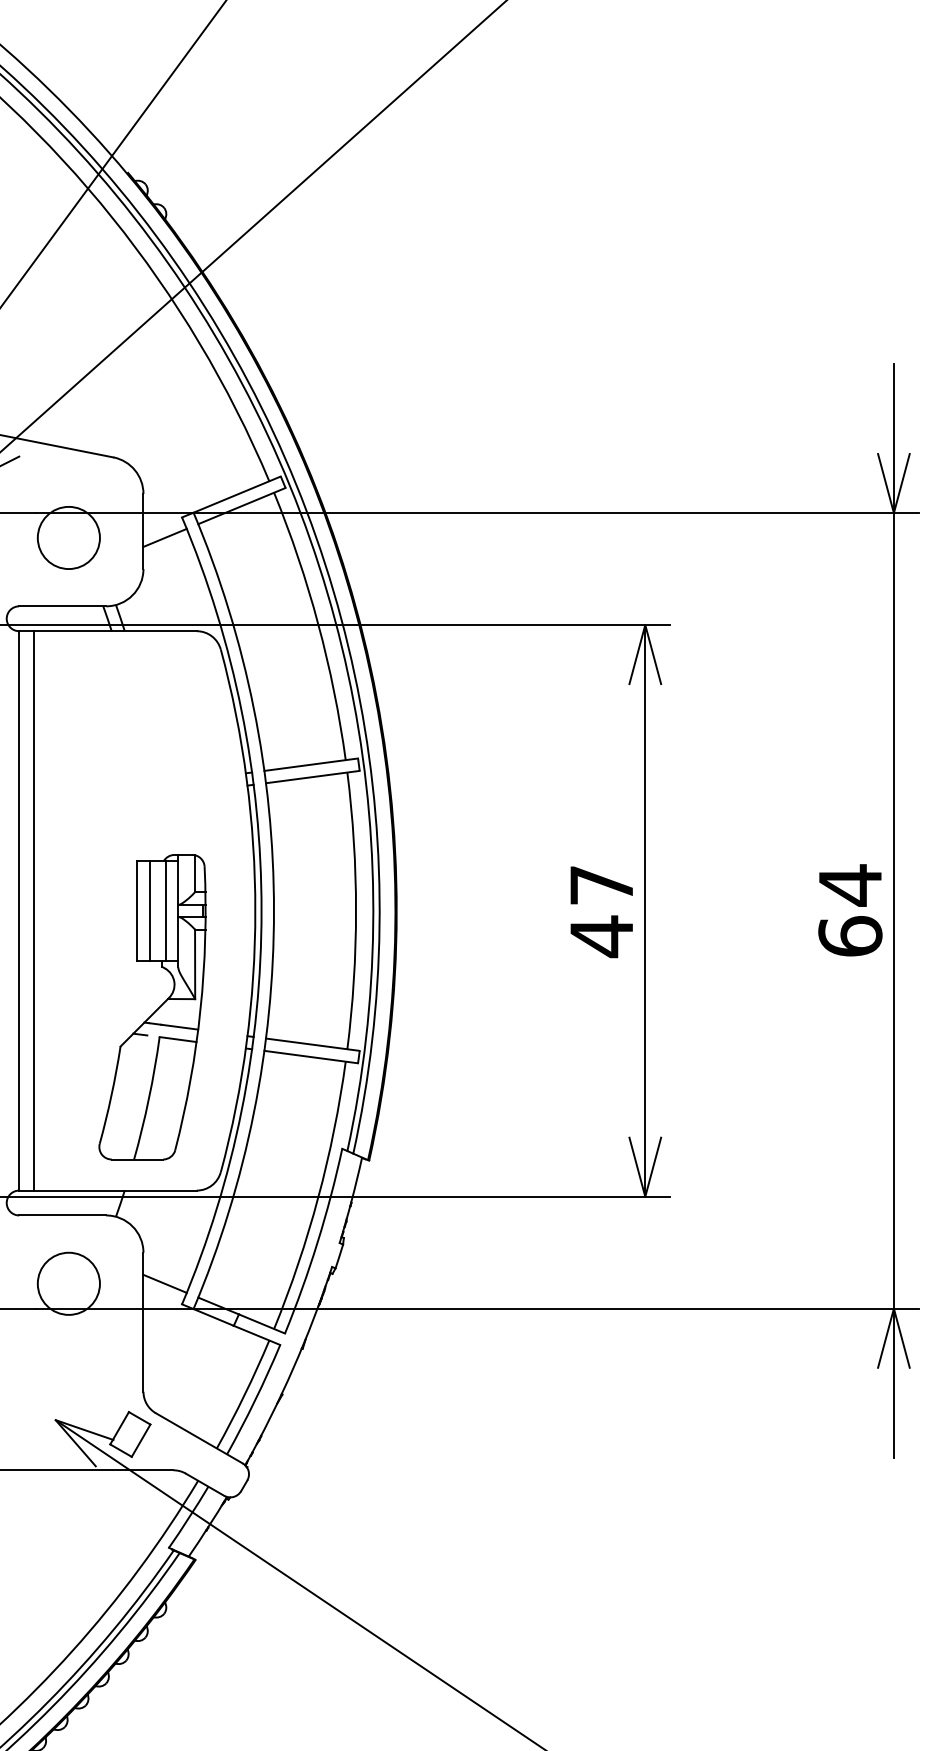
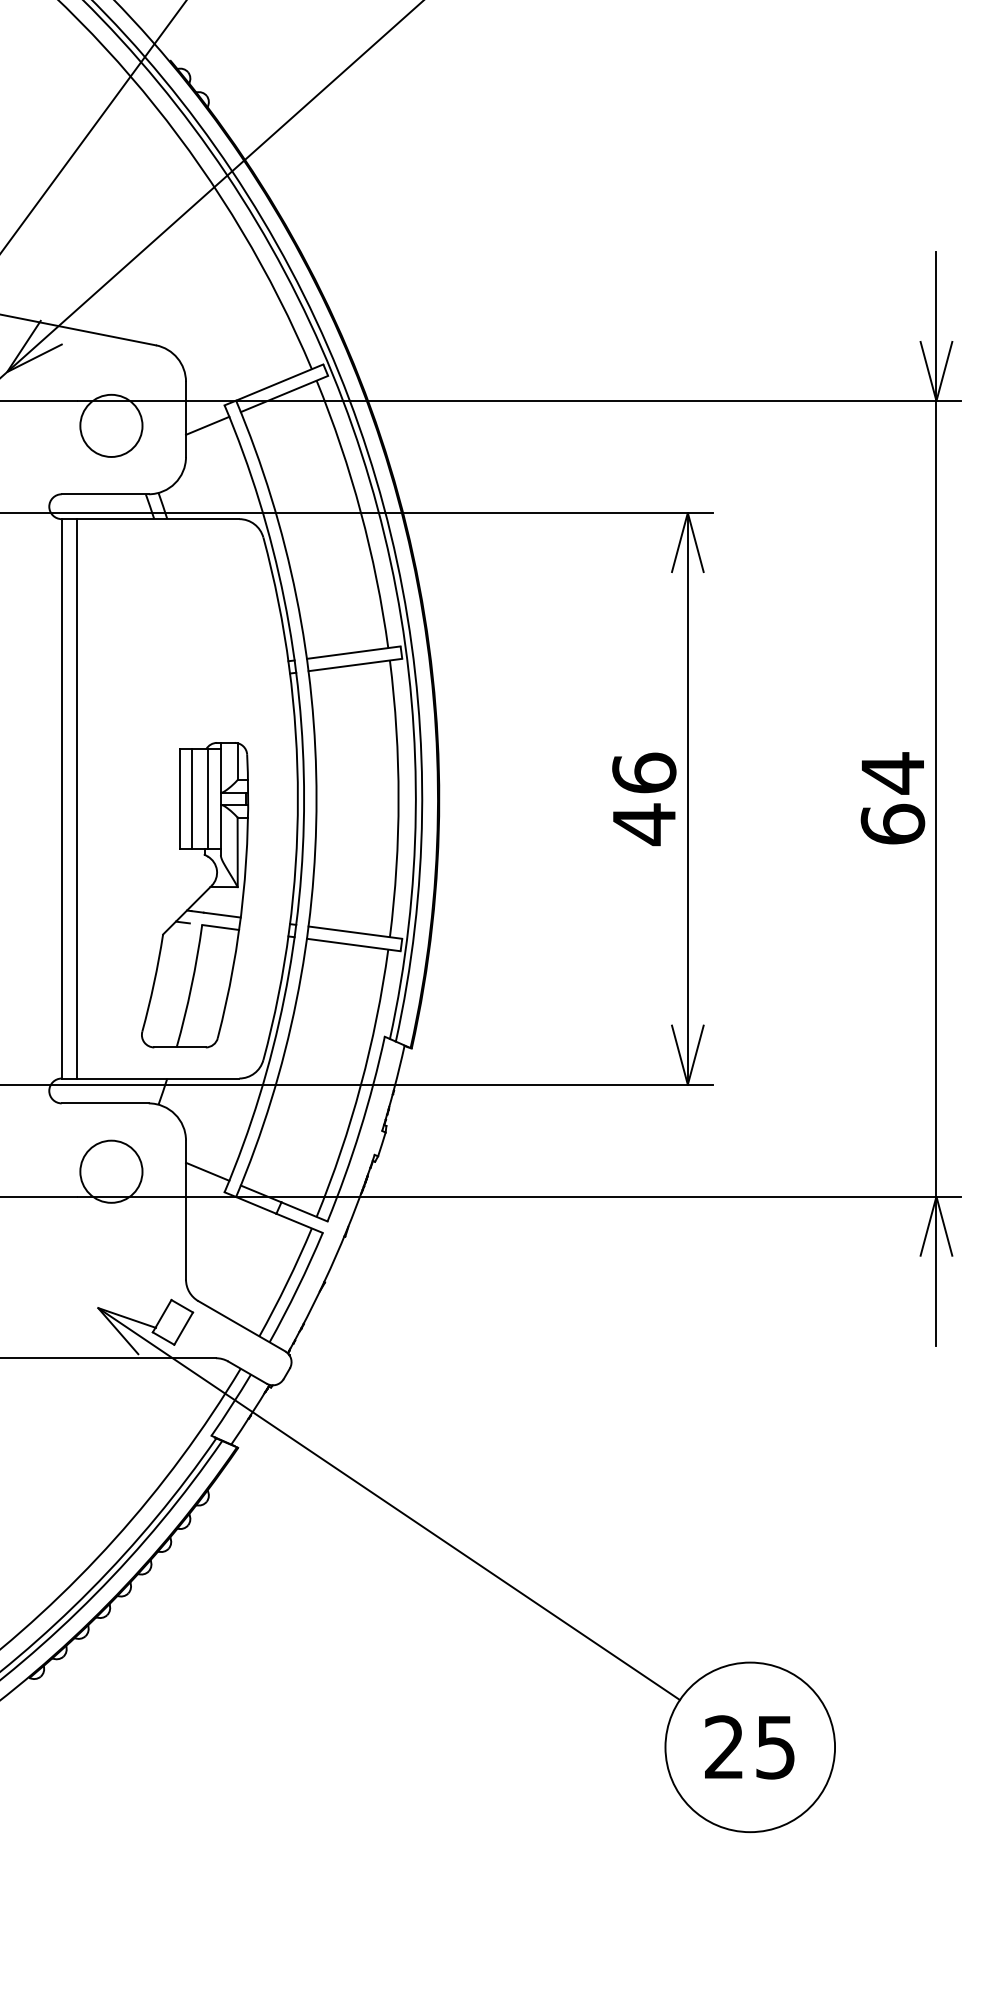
text: (601, 884) -> (644, 772), 47 -> 46

